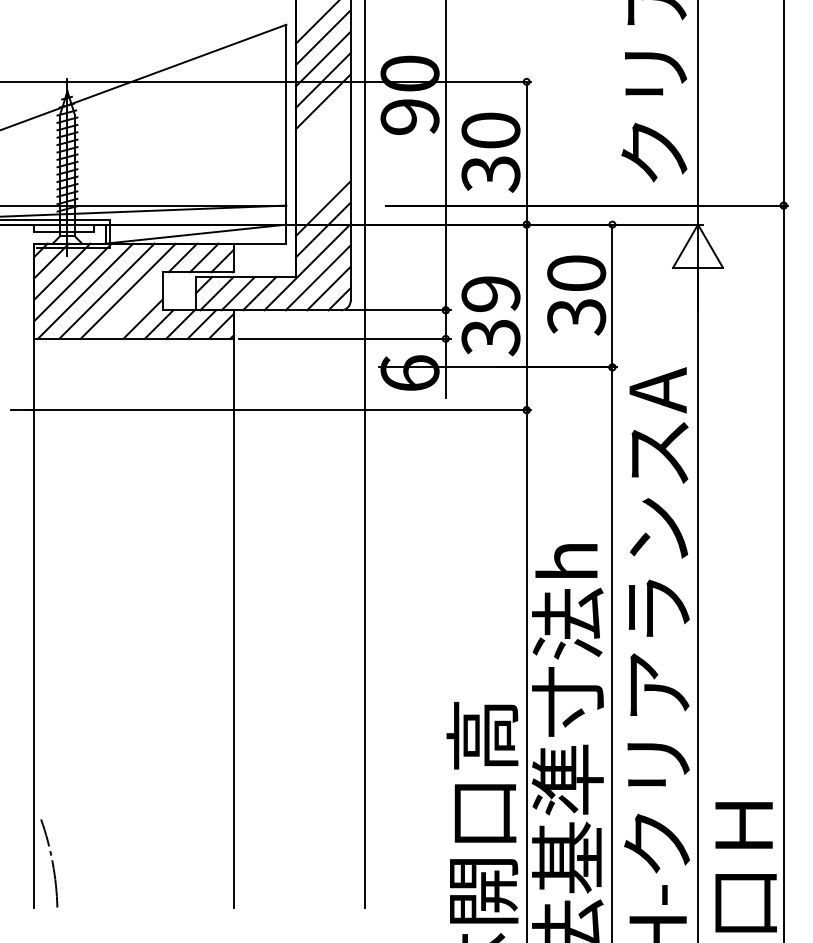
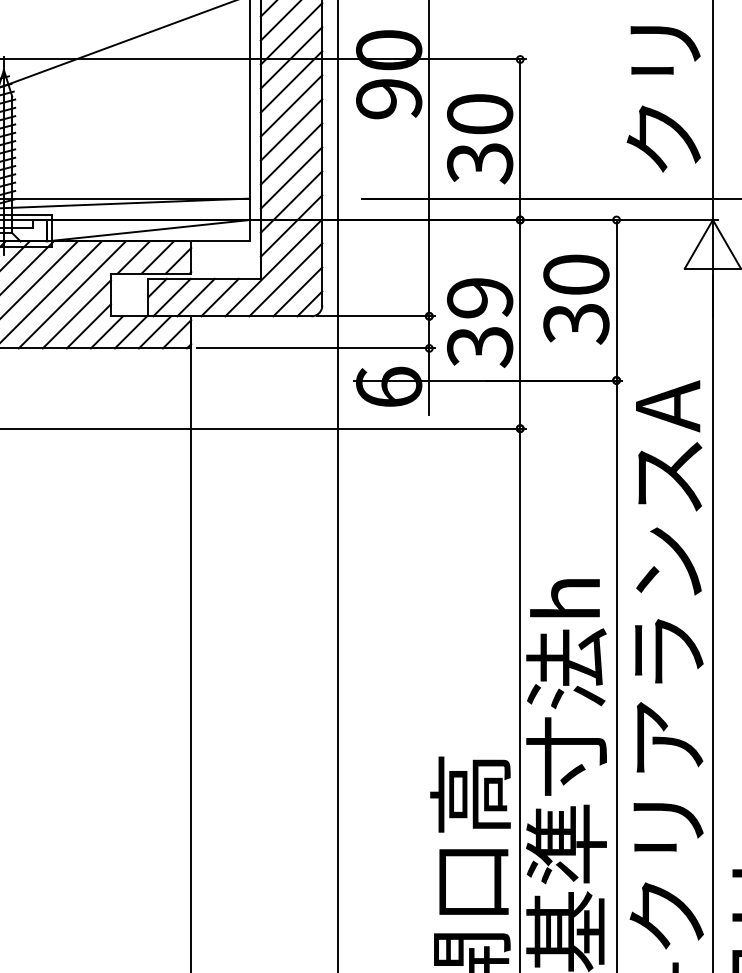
line: (322, 122) -> (290, 105), added
line: (322, 144) -> (290, 129), added
line: (322, 165) -> (290, 153), added
line: (322, 187) -> (290, 178), added
line: (132, 308) -> (77, 314), added

